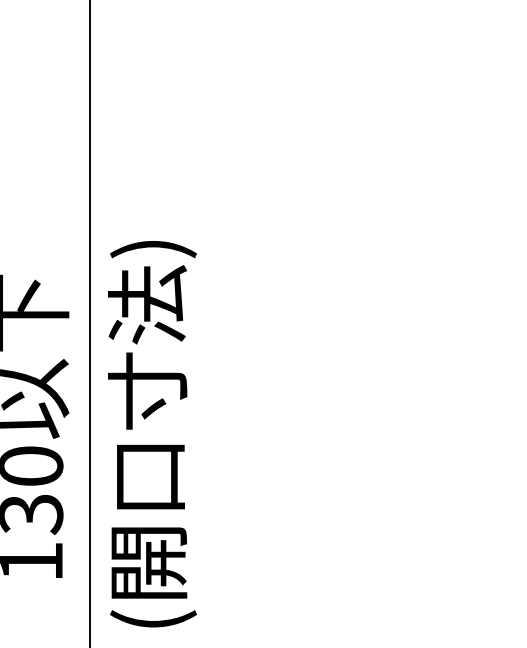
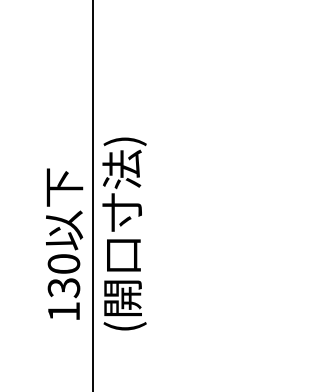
text: (152, 433) -> (124, 233), moved

